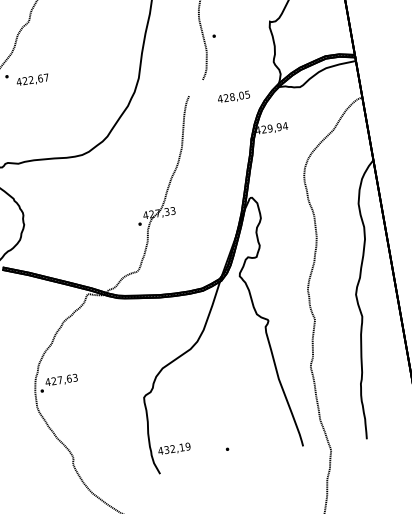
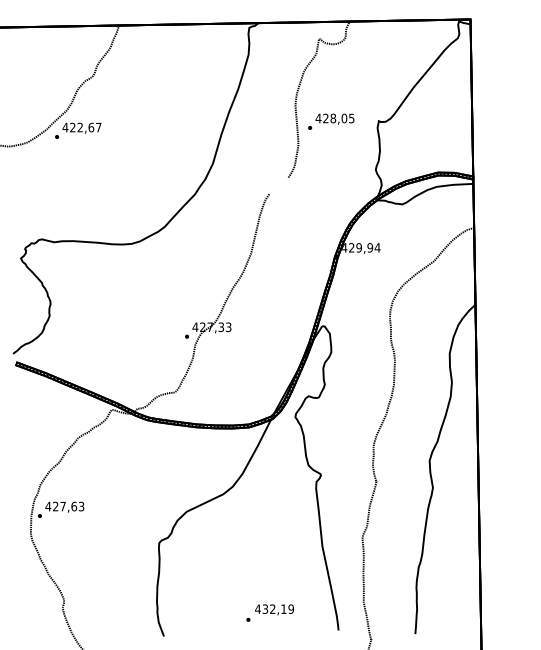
text: (32, 79) -> (81, 127), moved
text: (233, 96) -> (334, 118), moved
text: (174, 449) -> (274, 609), moved

